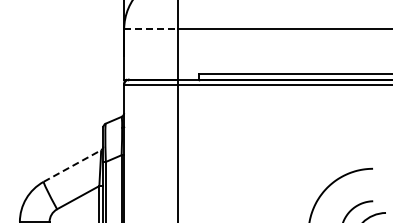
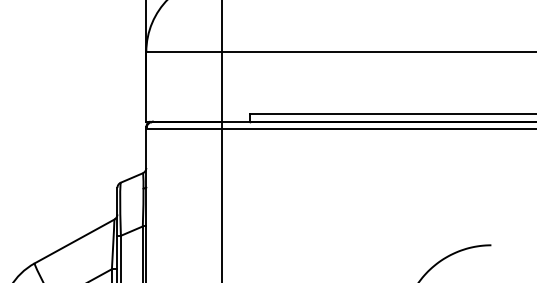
line: (151, 29) -> (184, 52), dashed -> solid
line: (72, 166) -> (74, 242), dashed -> solid

